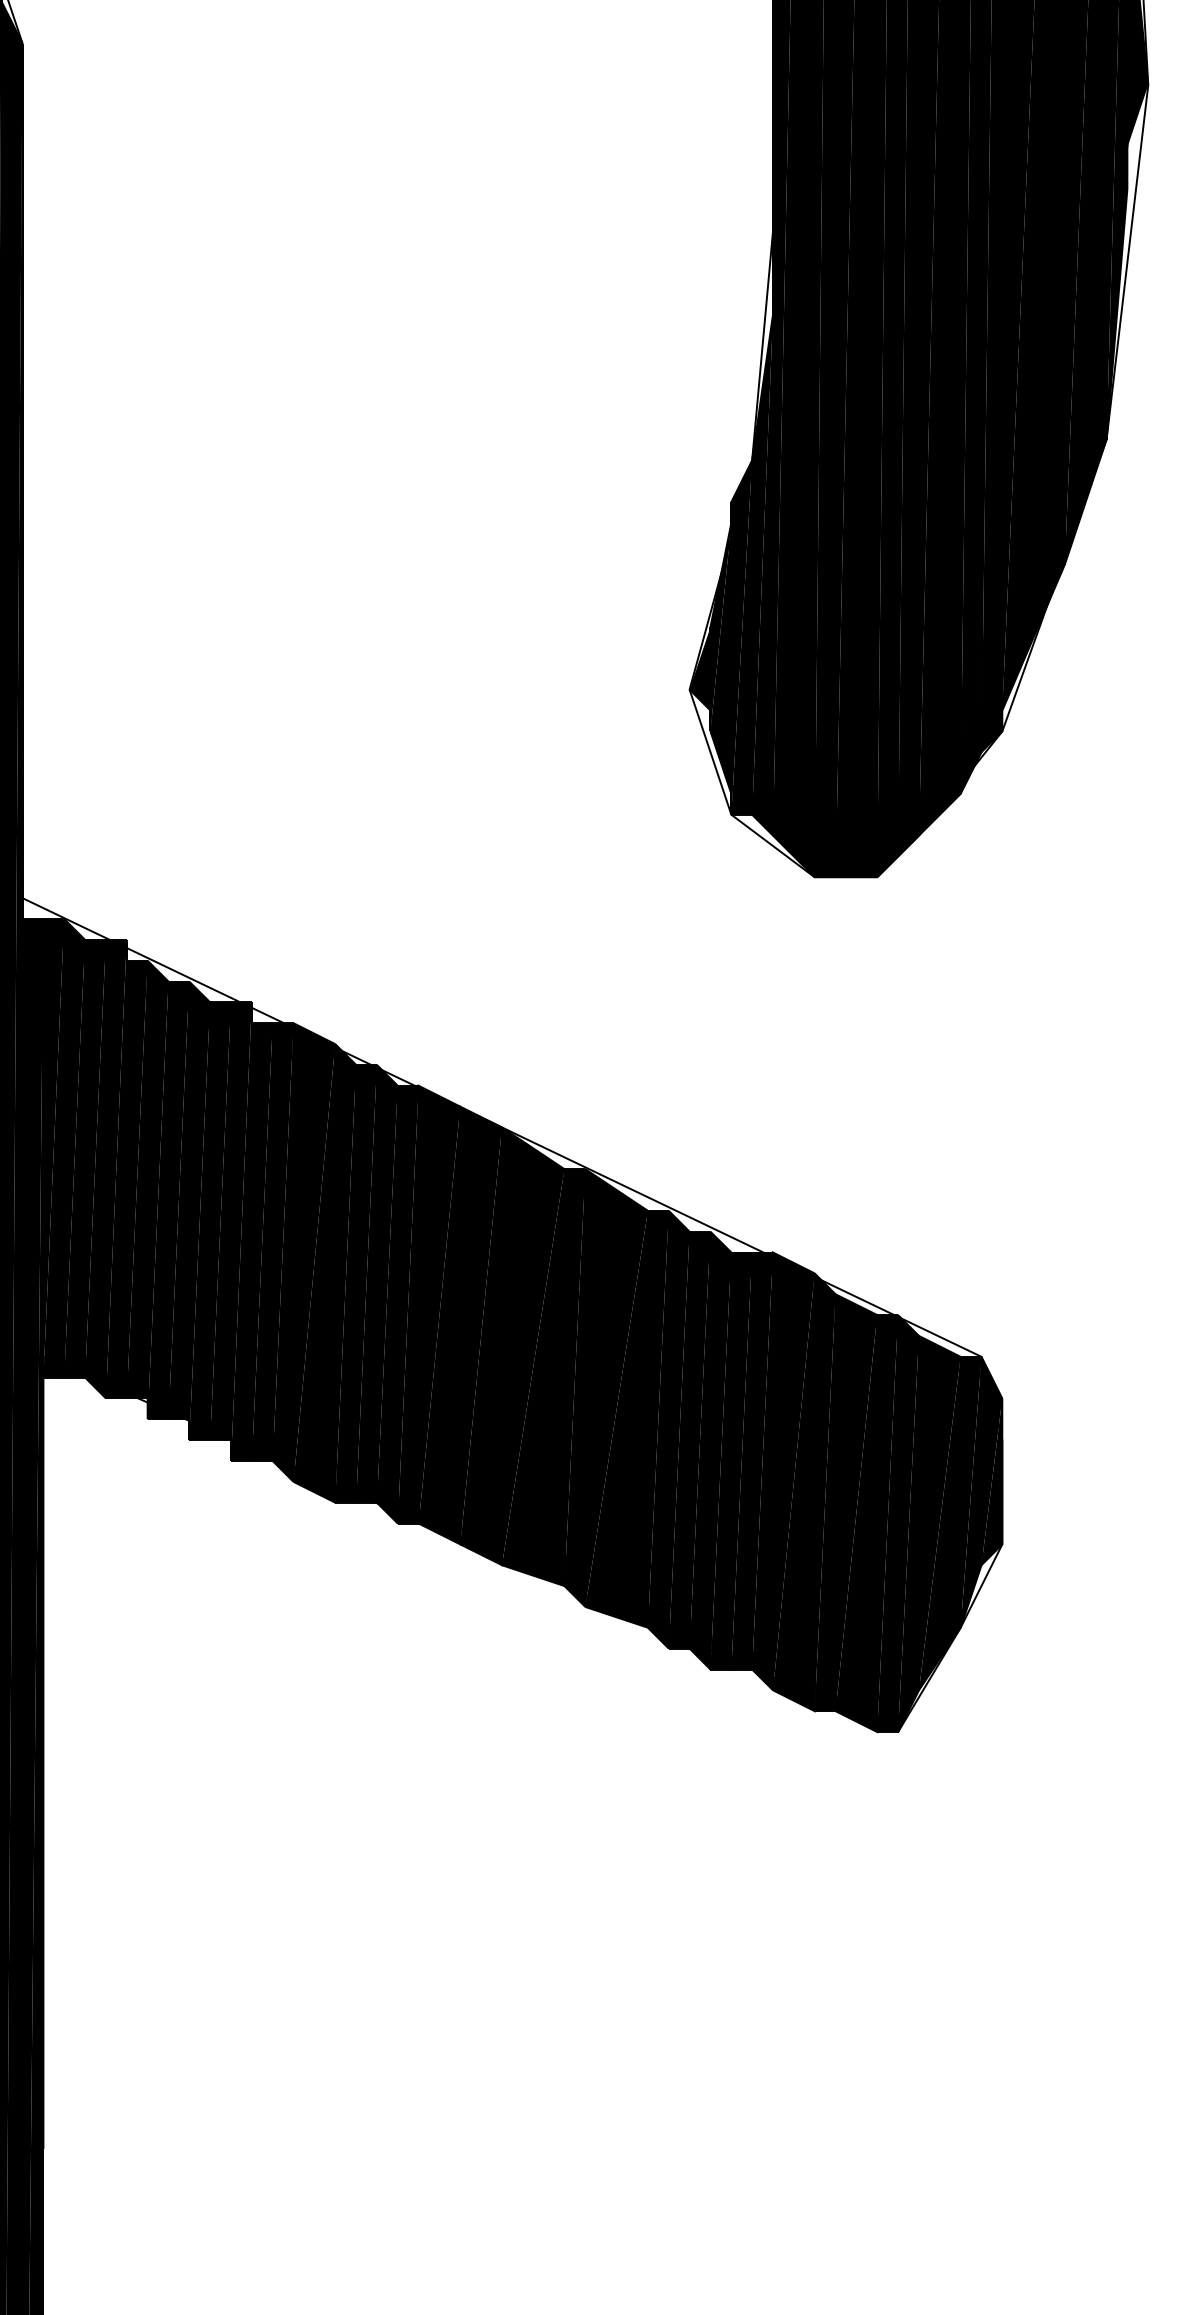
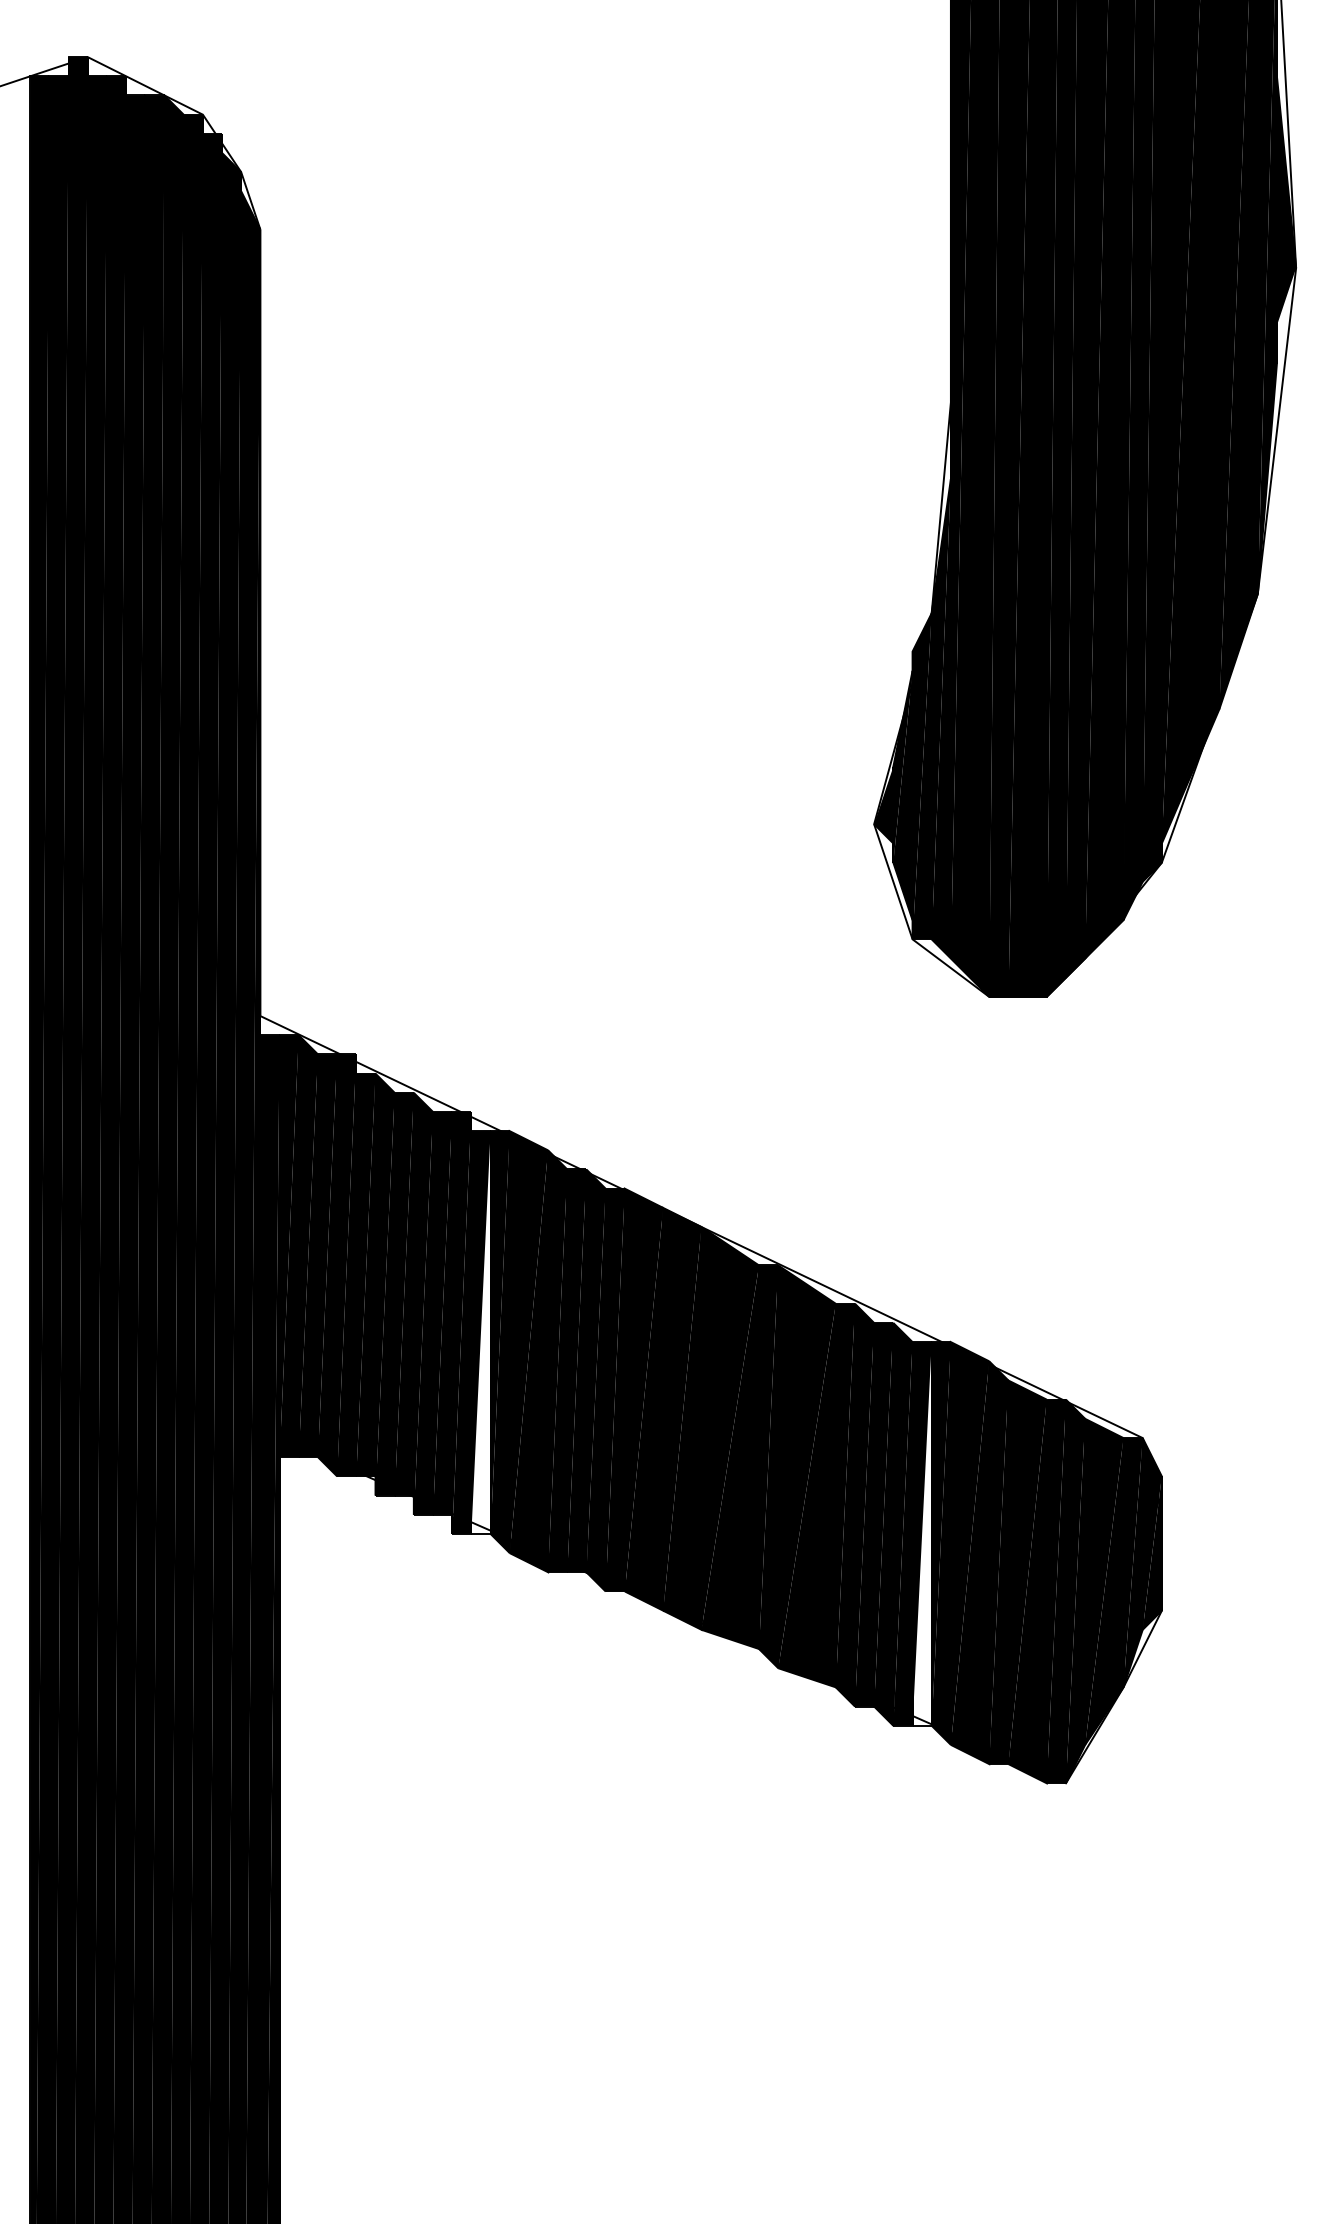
fill: (261, 1242) -> (480, 1332), removed
fill: (741, 1460) -> (921, 1533), removed

